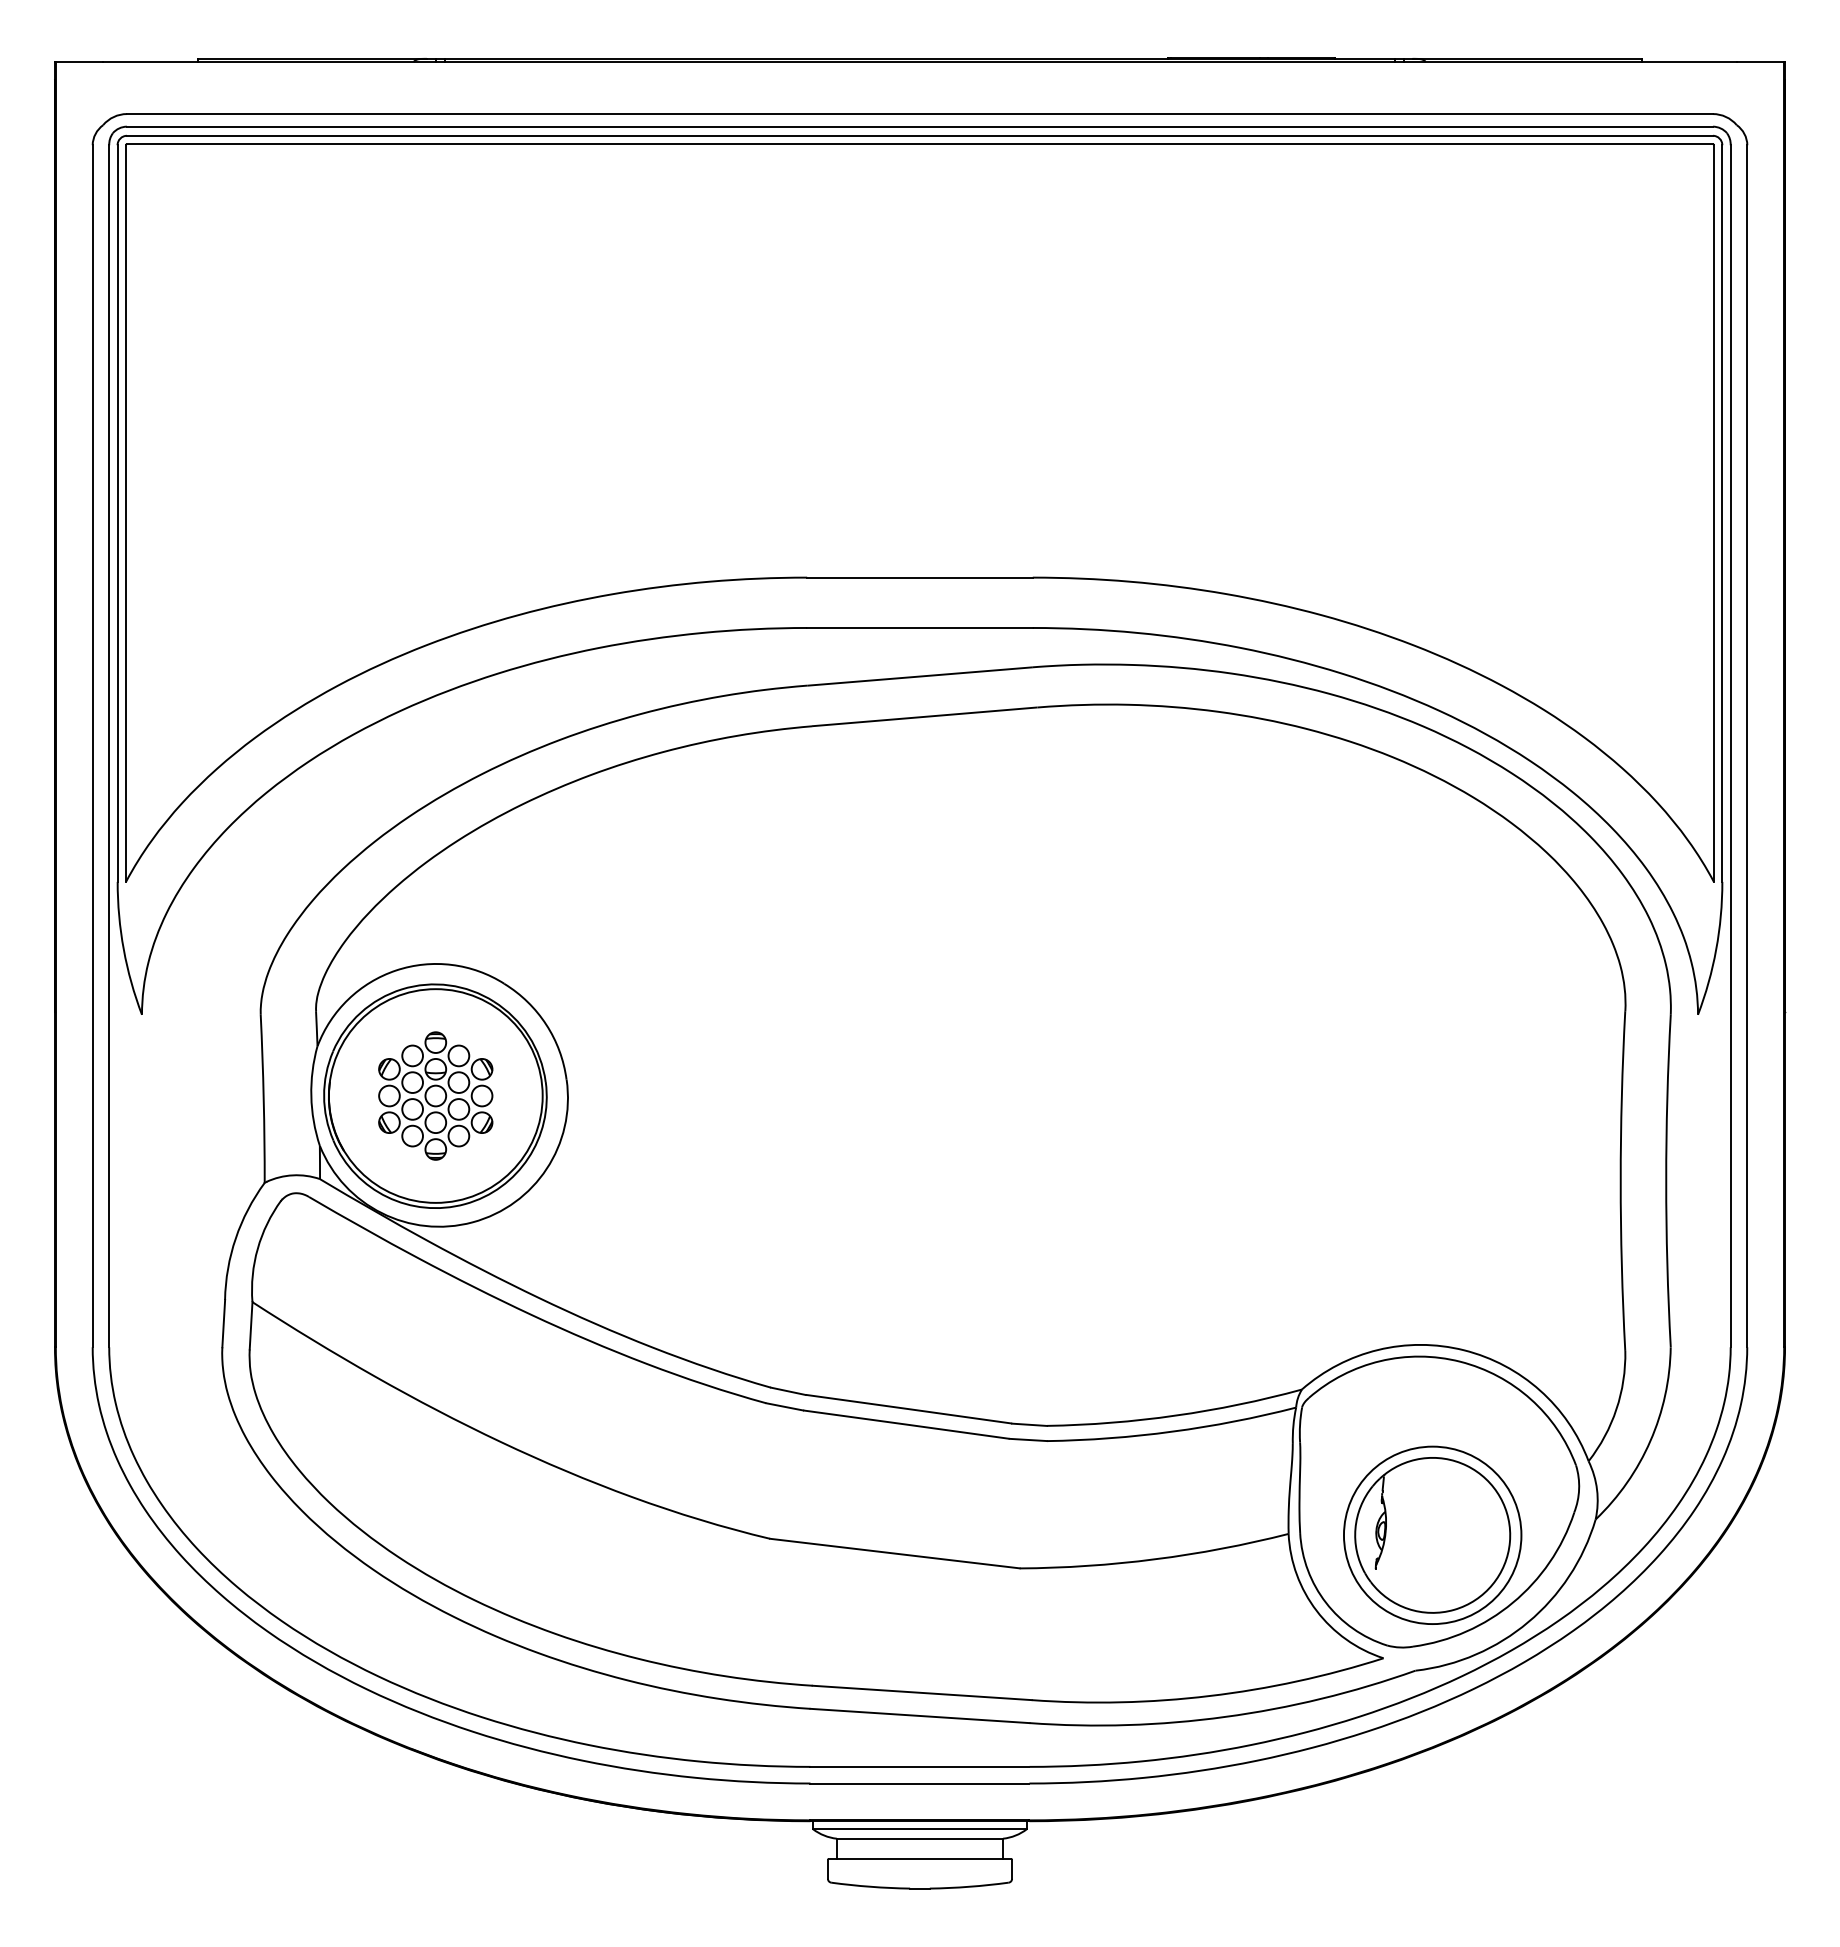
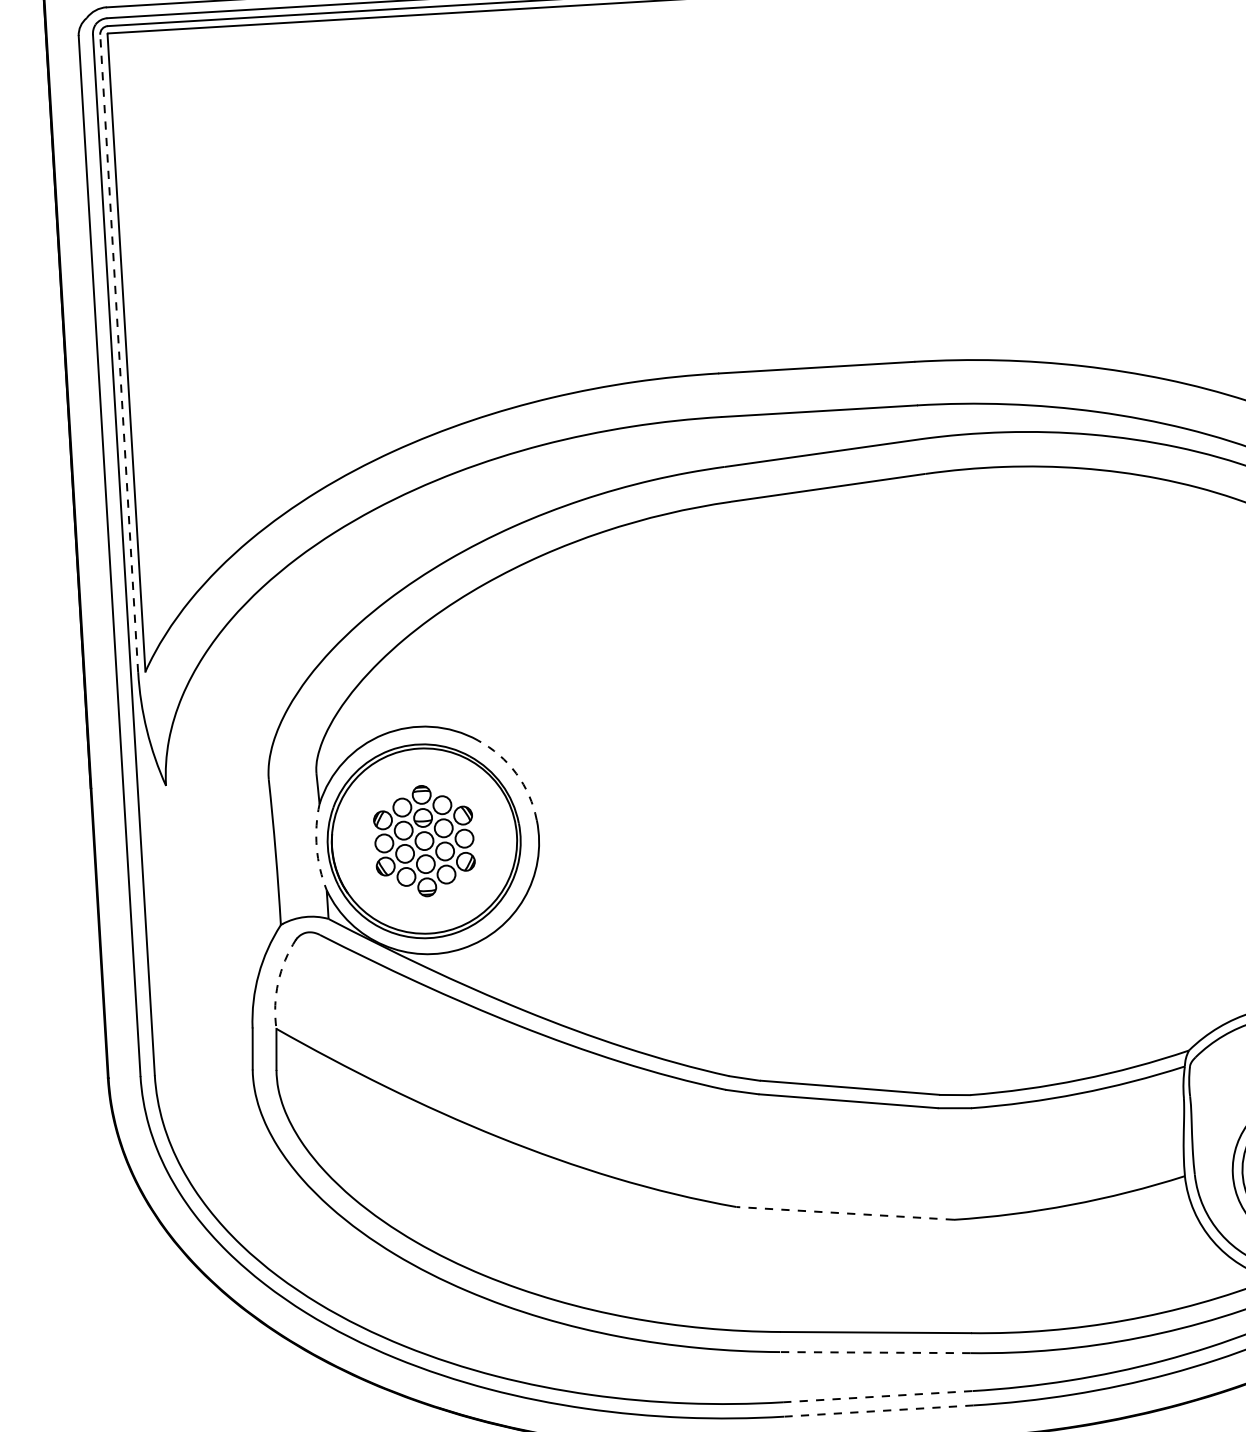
line: (117, 513) -> (119, 353), solid -> dashed
arc: (546, 1024) -> (516, 773), solid -> dashed
arc: (311, 1096) -> (316, 847), solid -> dashed
arc: (257, 1248) -> (278, 982), solid -> dashed
line: (894, 1553) -> (844, 1213), solid -> dashed
line: (919, 1715) -> (874, 1352), solid -> dashed
line: (920, 1766) -> (878, 1396), solid -> dashed
line: (919, 1783) -> (878, 1411), solid -> dashed

